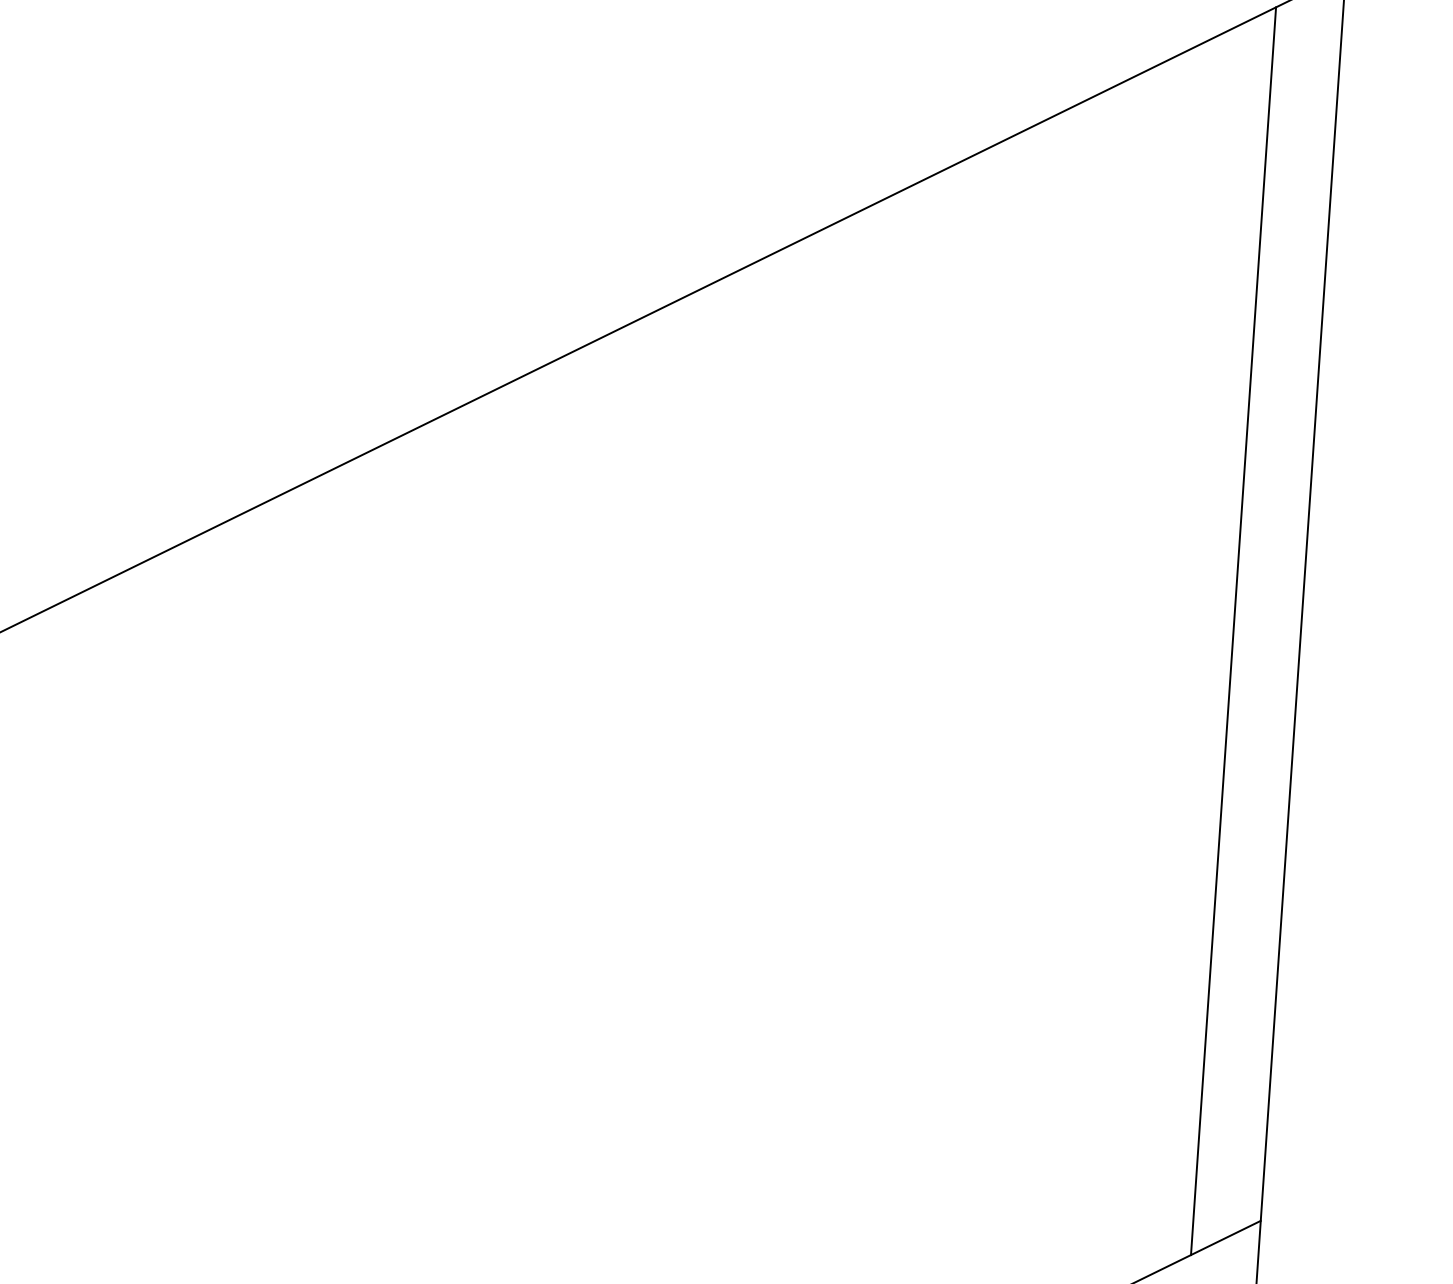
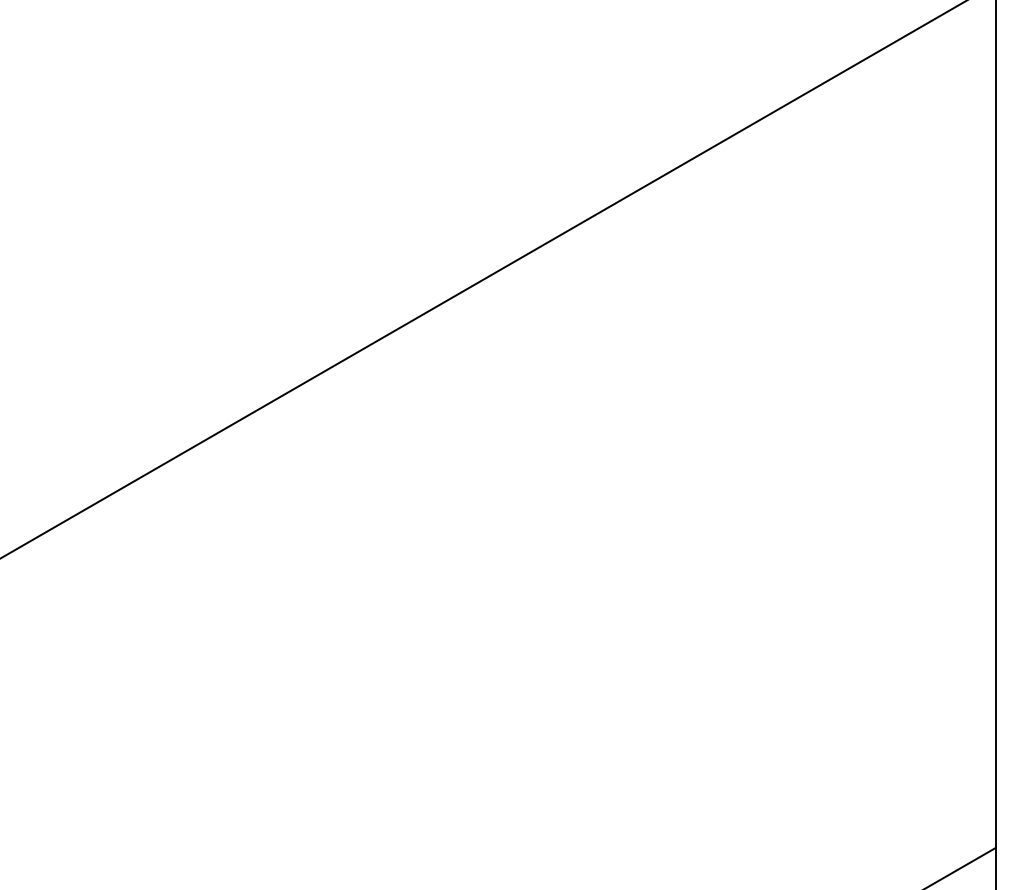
line: (1233, 630) -> (949, 442), removed

